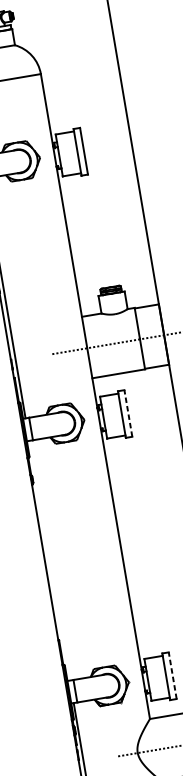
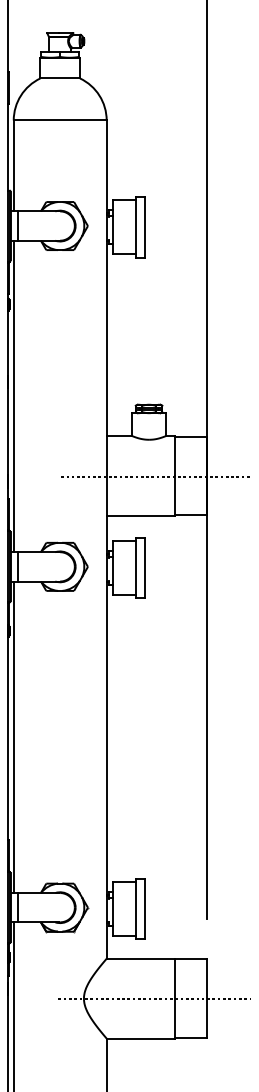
line: (128, 413) -> (144, 567), dashed -> solid
line: (49, 560) -> (13, 737), added
line: (172, 675) -> (144, 908), dashed -> solid

